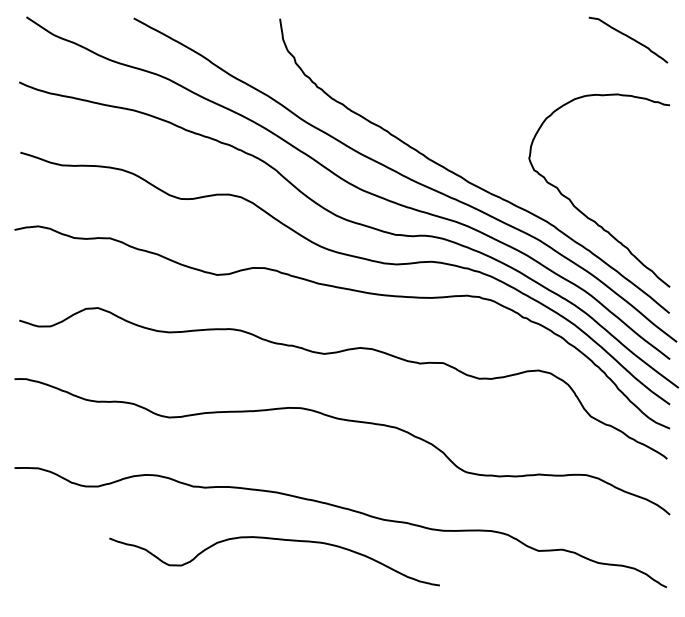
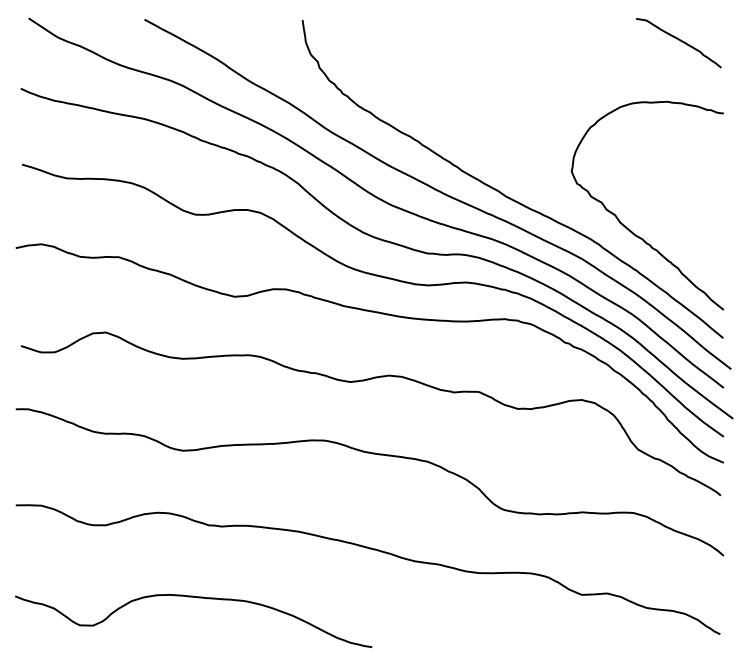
curve: (279, 540) -> (198, 598), moved

